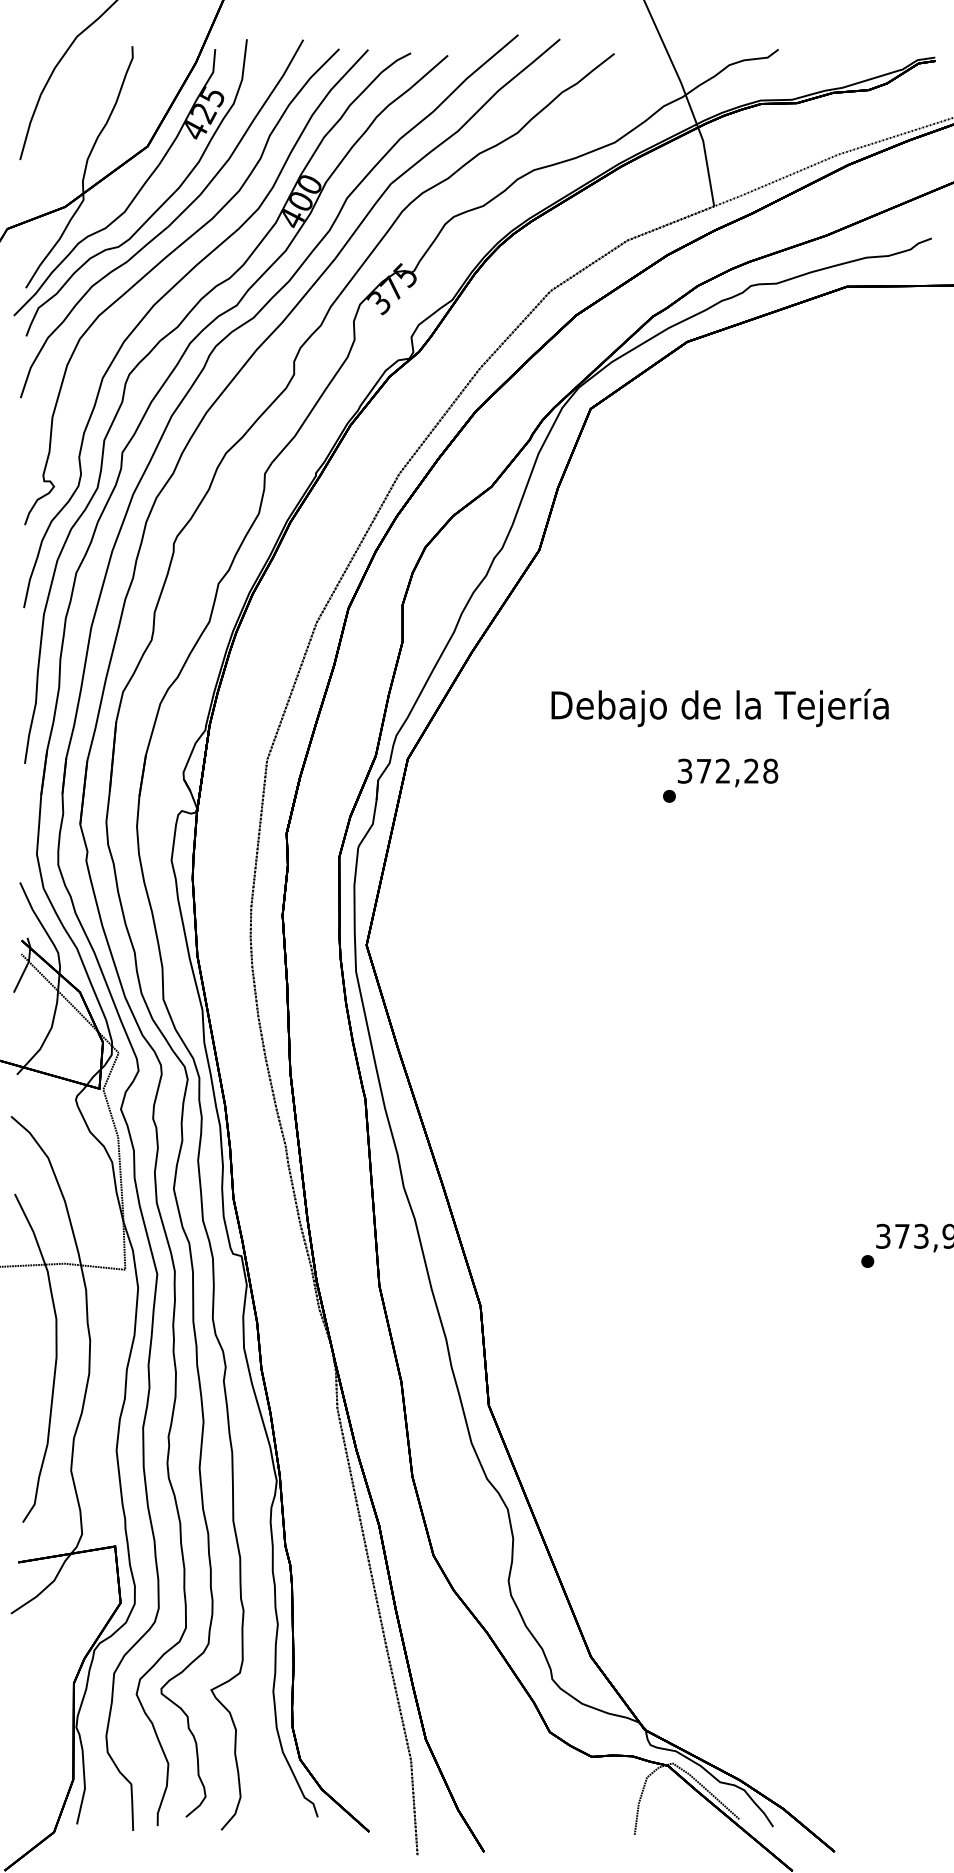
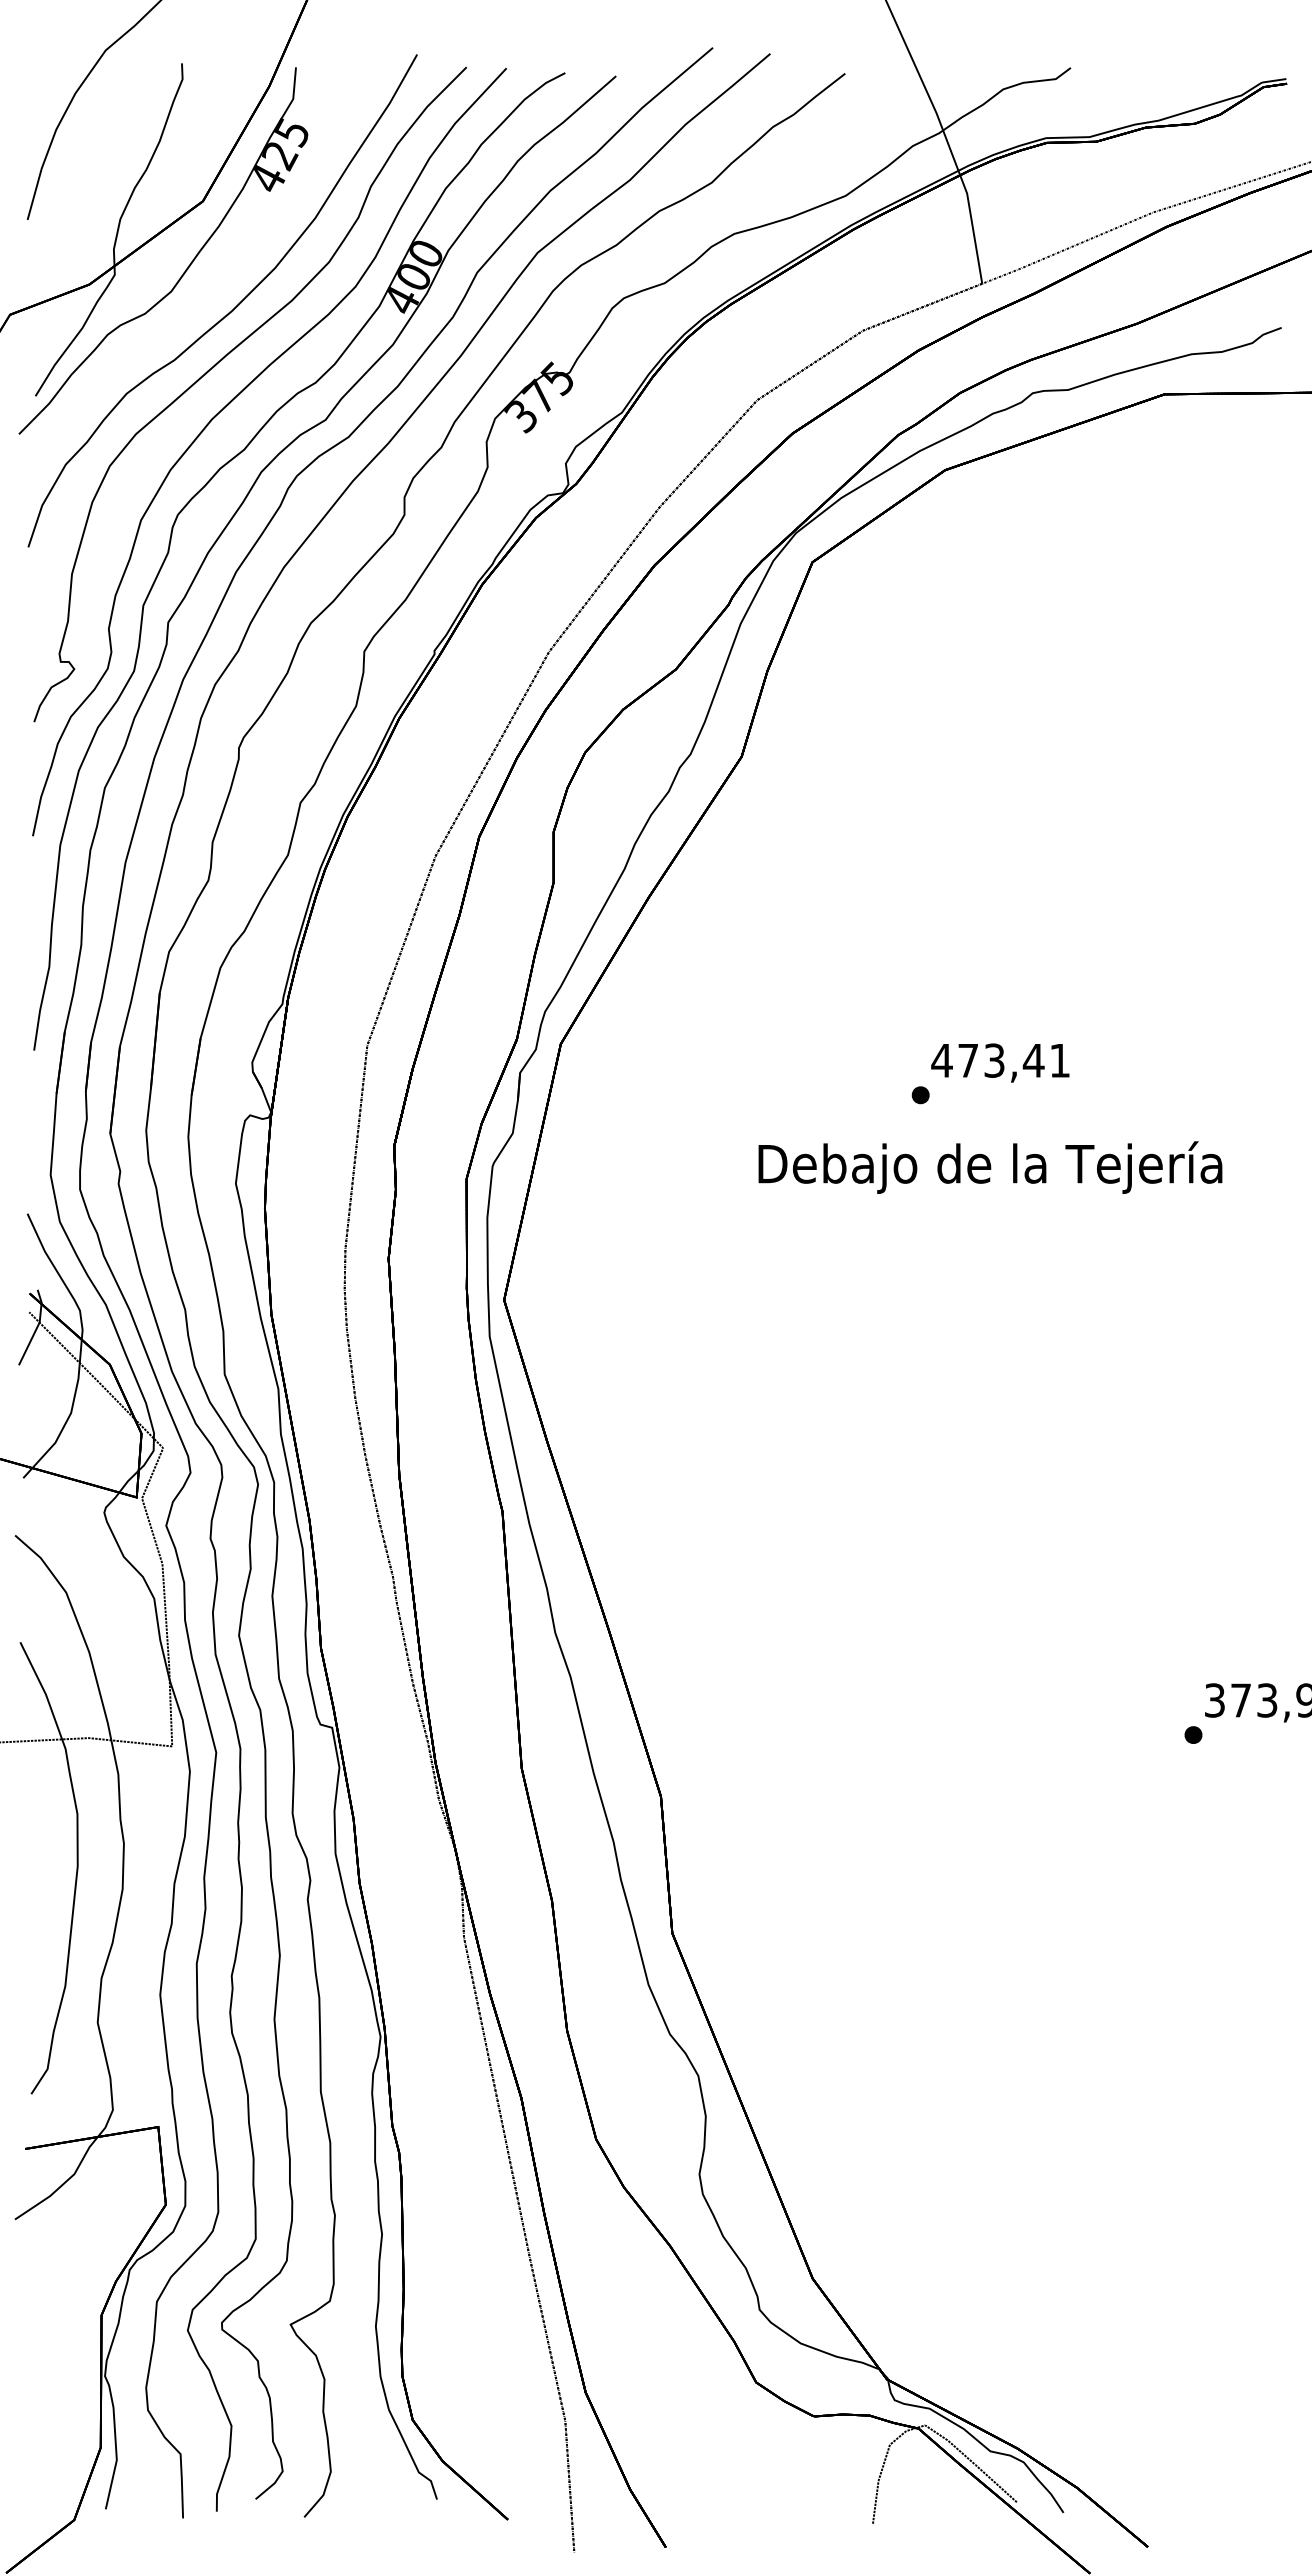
curve: (158, 208) -> (217, 286), removed
text: (720, 707) -> (990, 1167), moved
text: (727, 771) -> (1000, 1060), 372,28 -> 473,41

